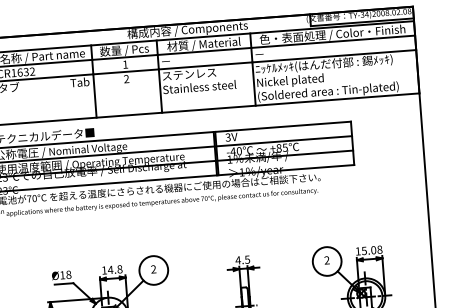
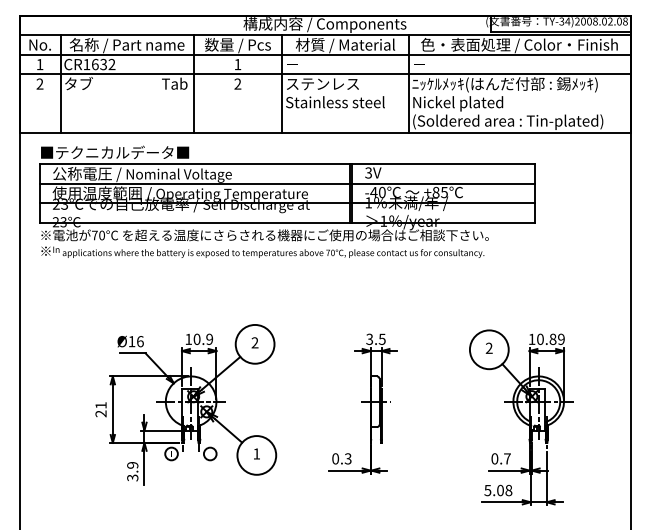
text: (371, 249) -> (550, 338), 15.08 -> 10.89
text: (238, 260) -> (369, 339), 4.5 -> 3.5
text: (115, 269) -> (203, 338), 14.8 -> 10.9
text: (68, 274) -> (140, 341), Ø18 -> Ø16

